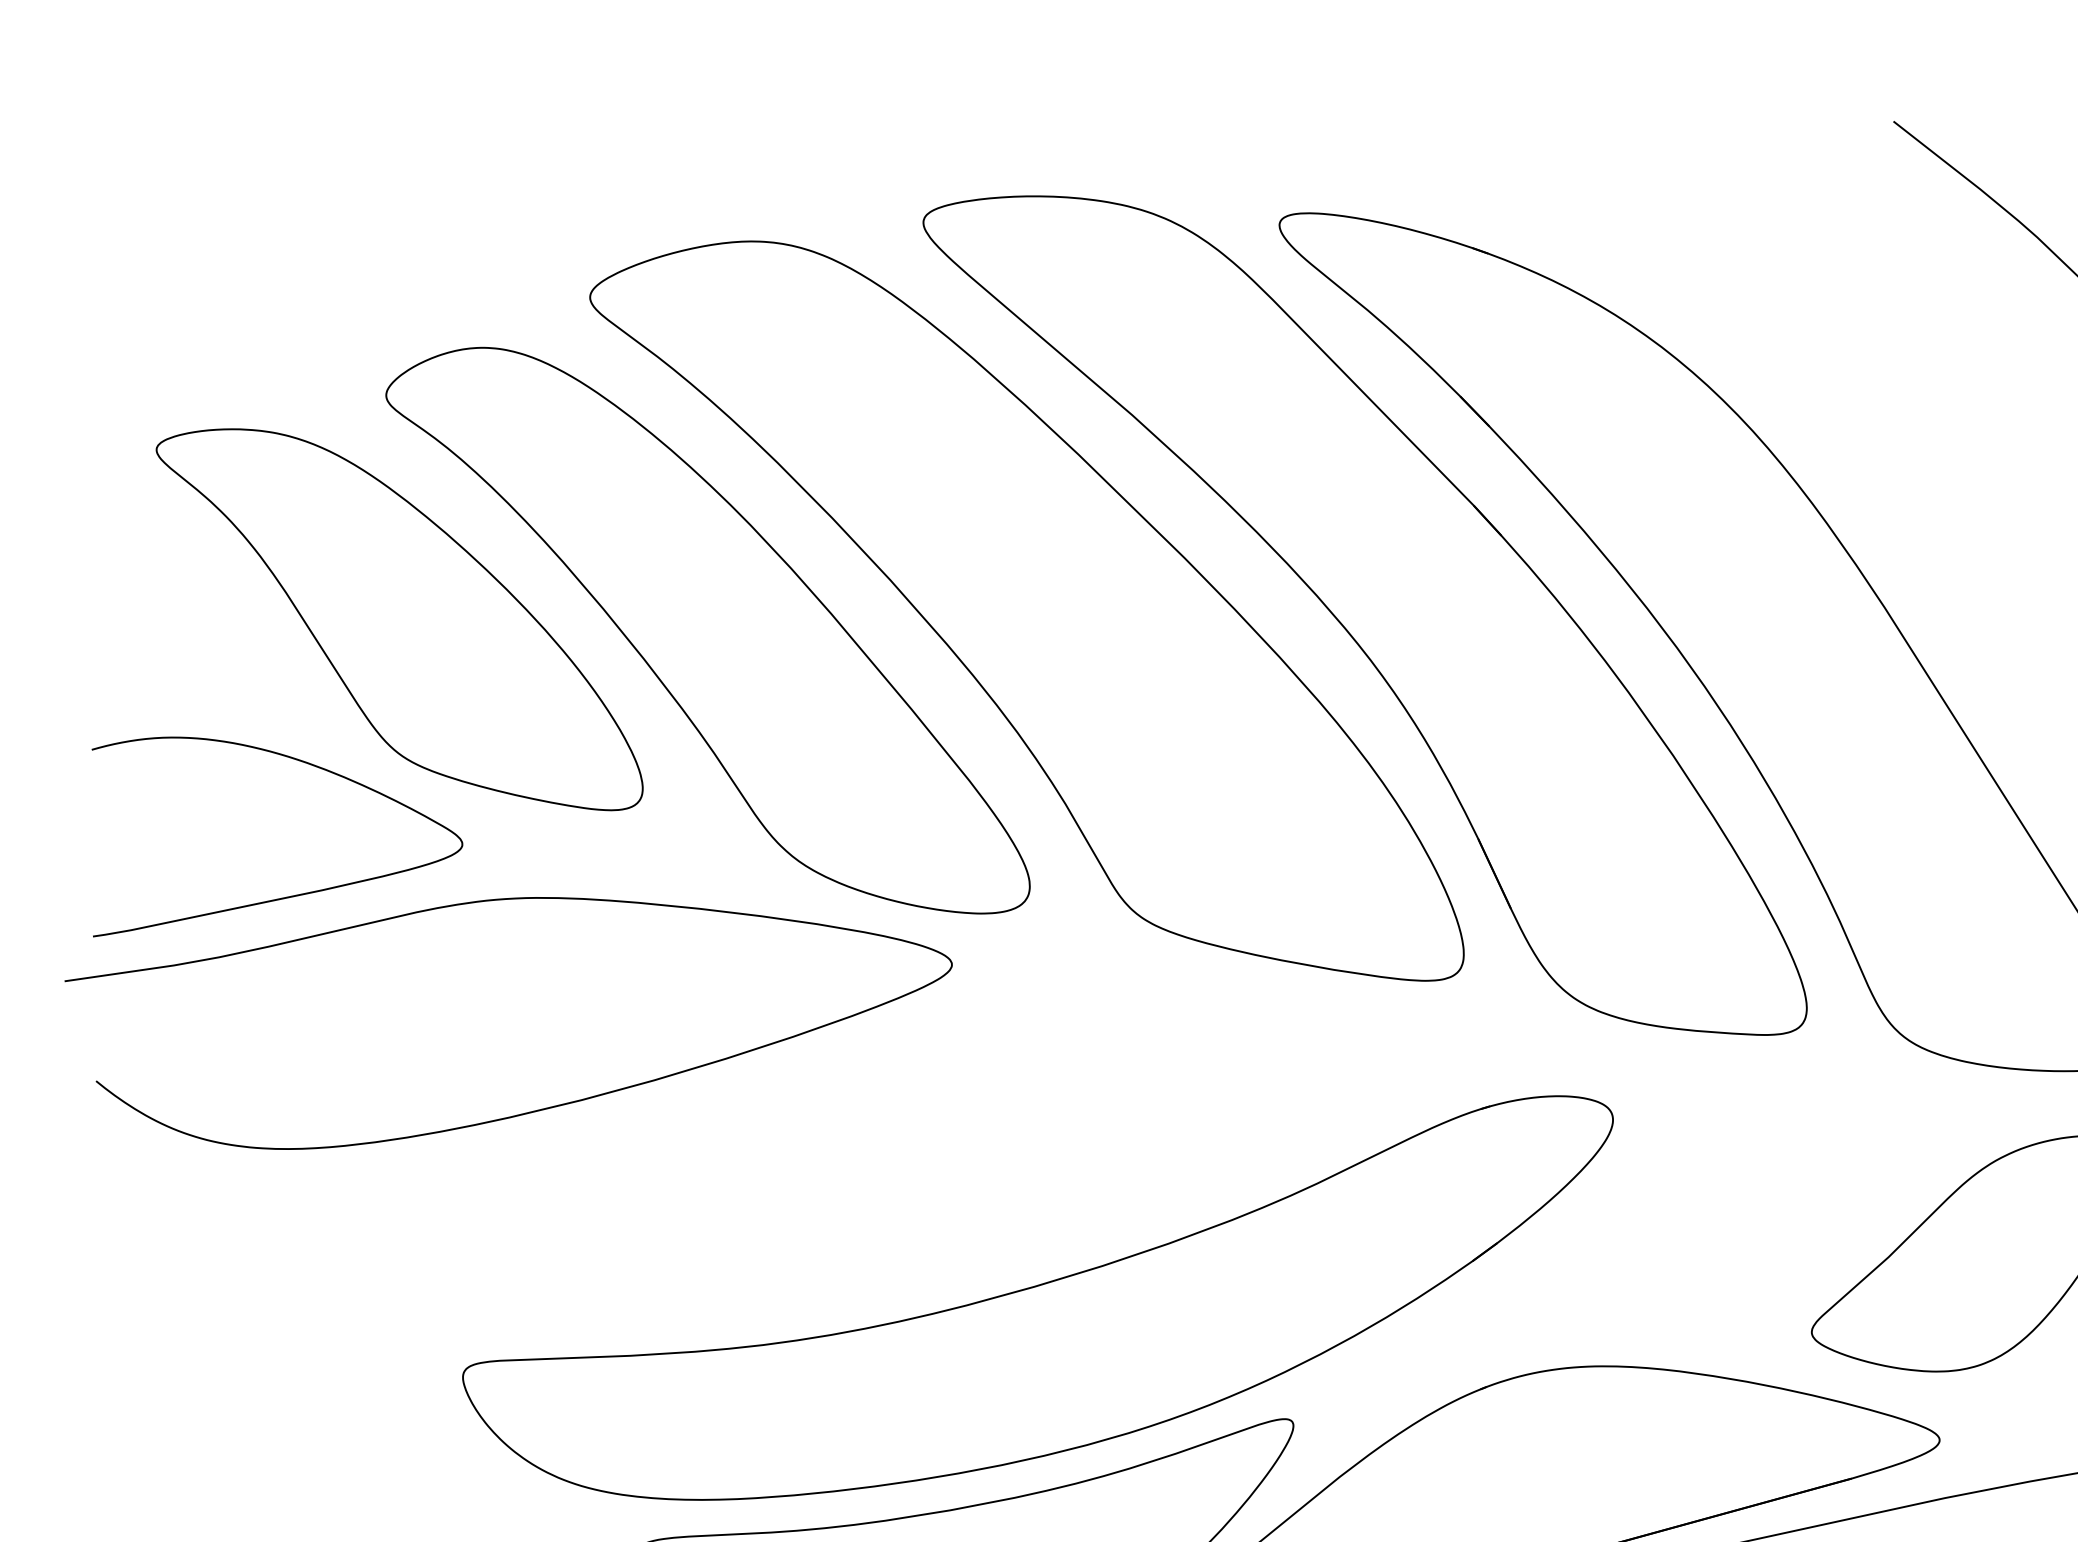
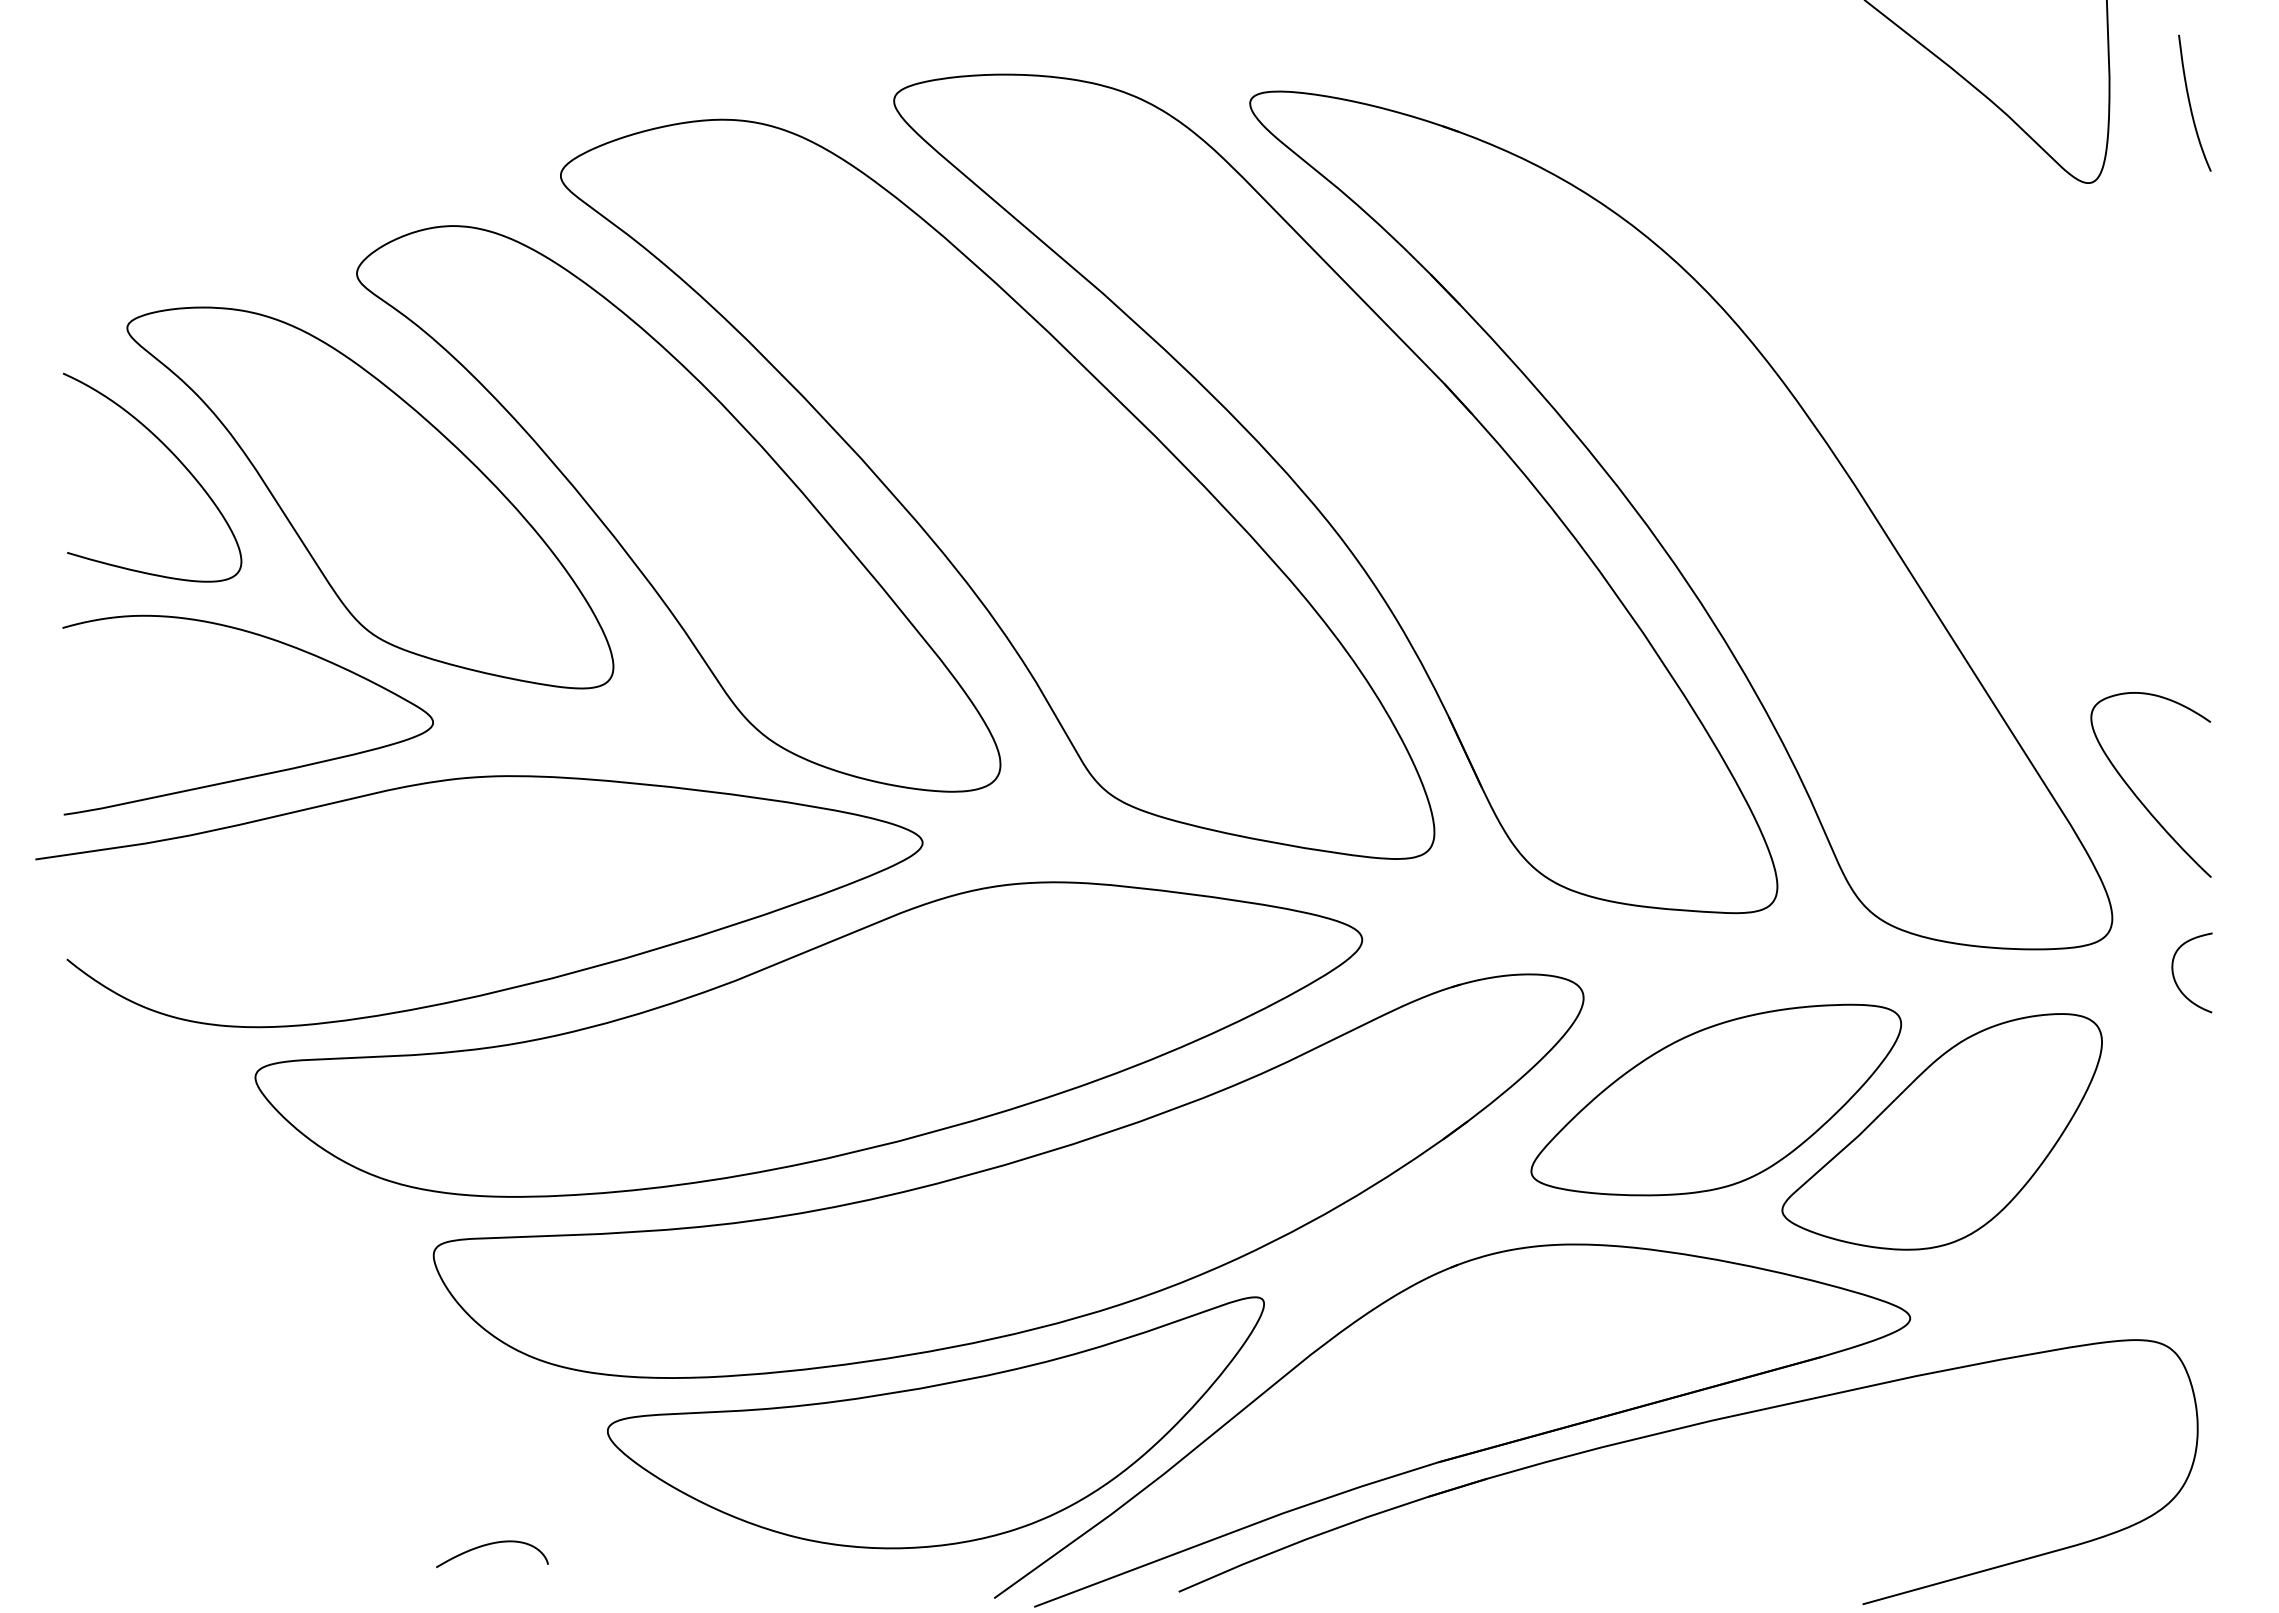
curve: (202, 577) -> (173, 455), added
part: (837, 1161) -> (808, 1039), added
part: (1745, 1221) -> (1716, 1099), added

